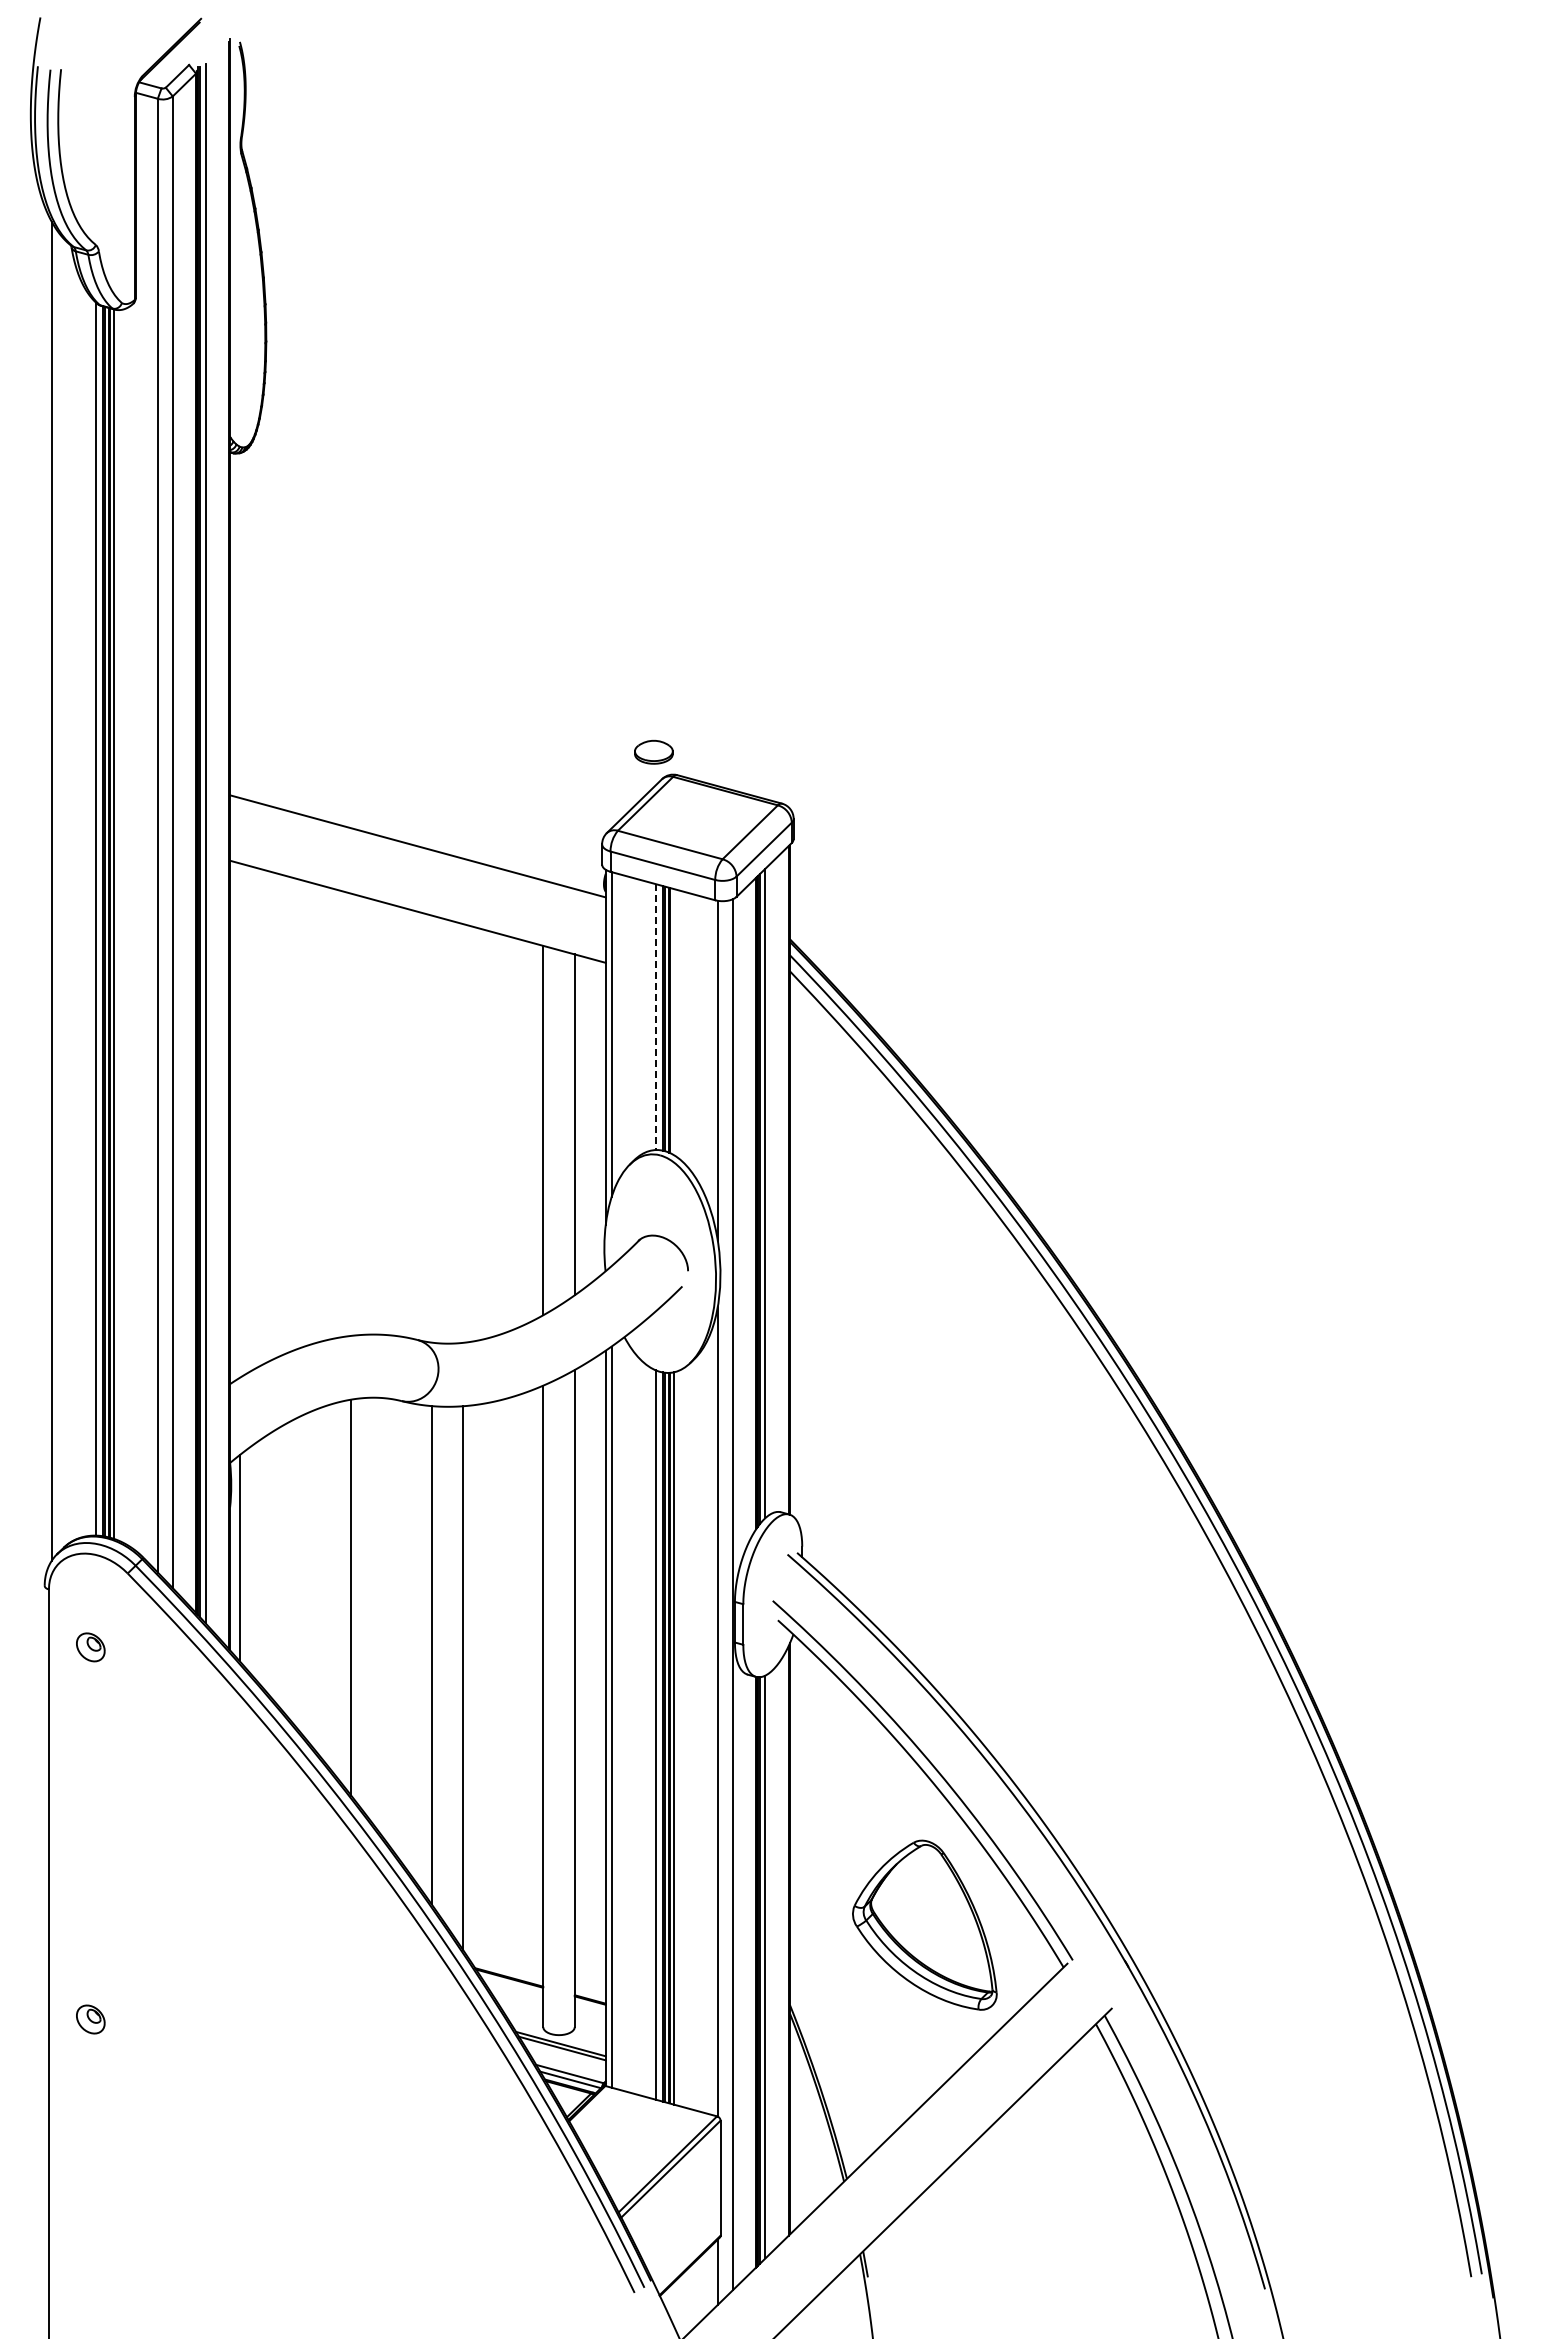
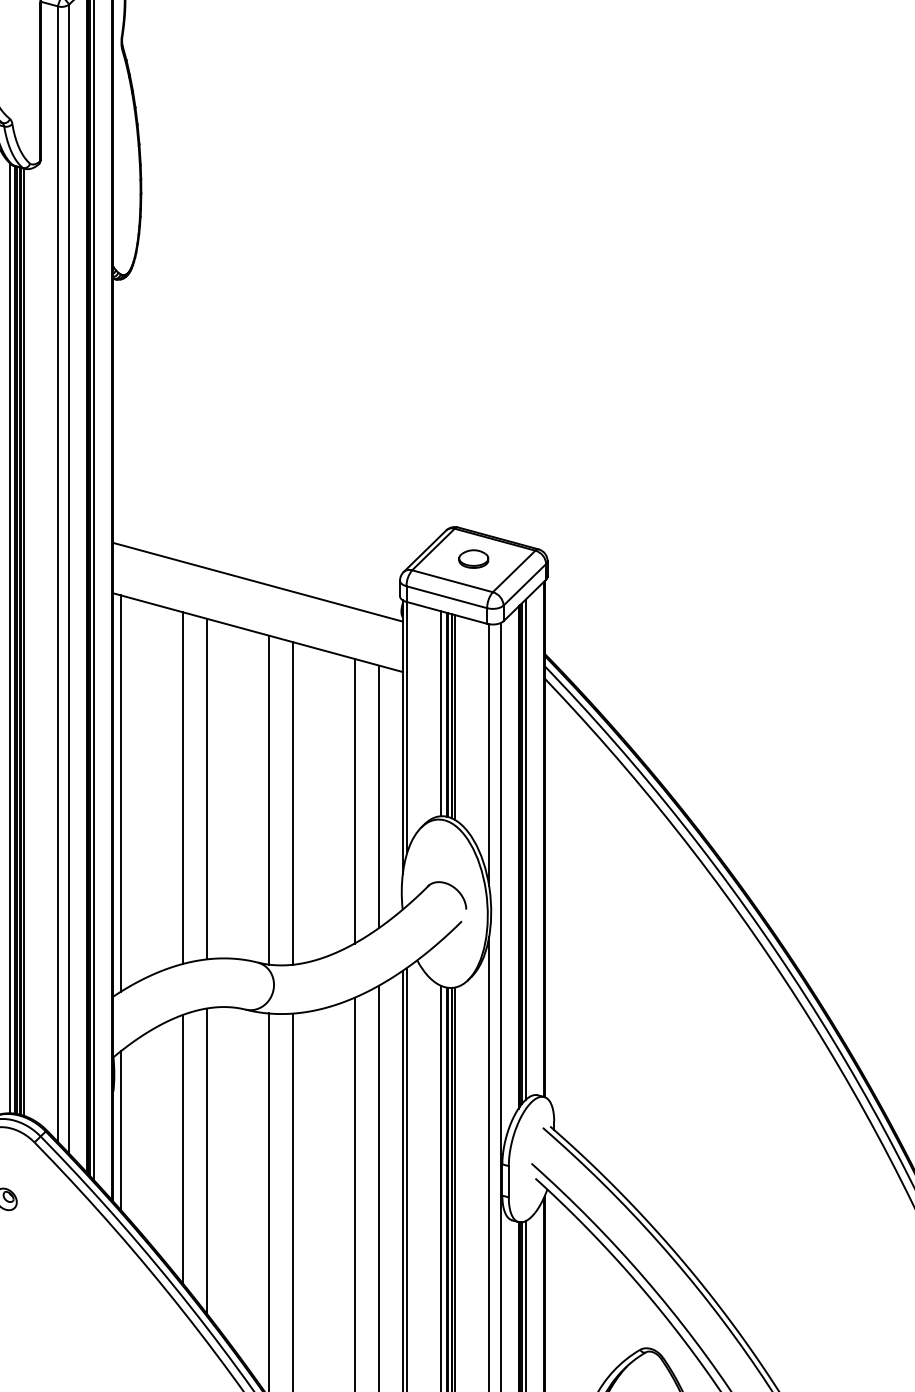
part: (653, 751) -> (473, 558), moved
line: (655, 1017) -> (441, 714), dashed -> solid
line: (673, 1021) -> (455, 717), added
line: (319, 1113) -> (182, 788), added
line: (351, 1114) -> (206, 788), added
line: (239, 1120) -> (120, 793), added
line: (431, 1128) -> (268, 799), added
line: (463, 1133) -> (293, 803), added
line: (319, 1582) -> (182, 1149), added

